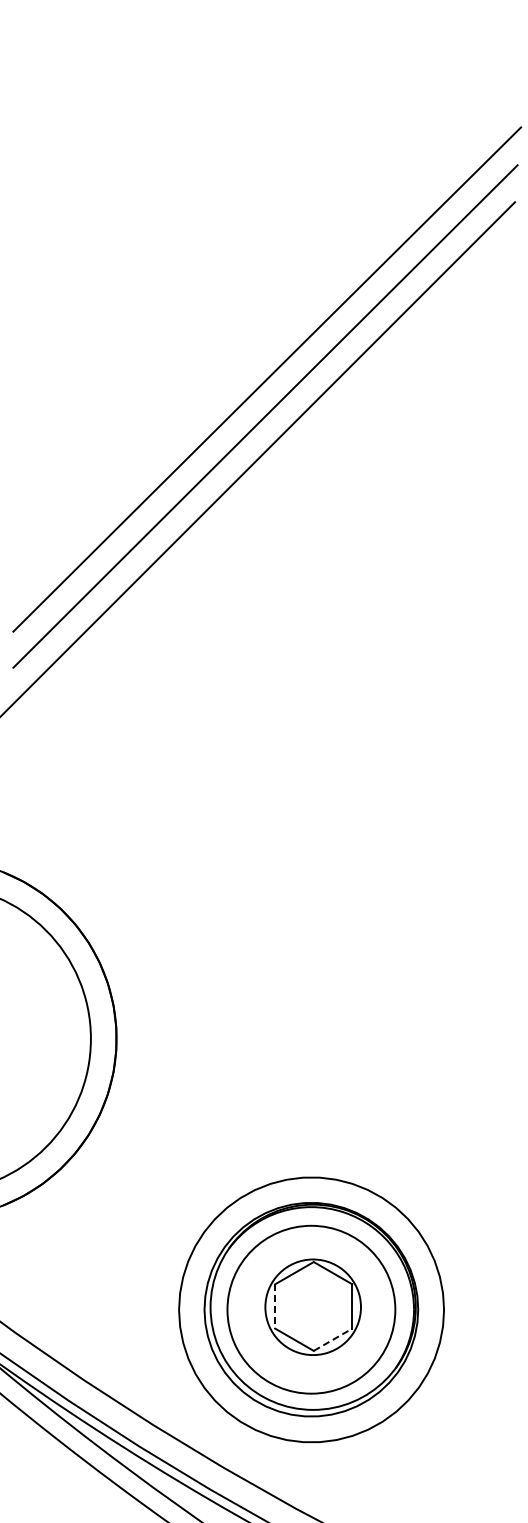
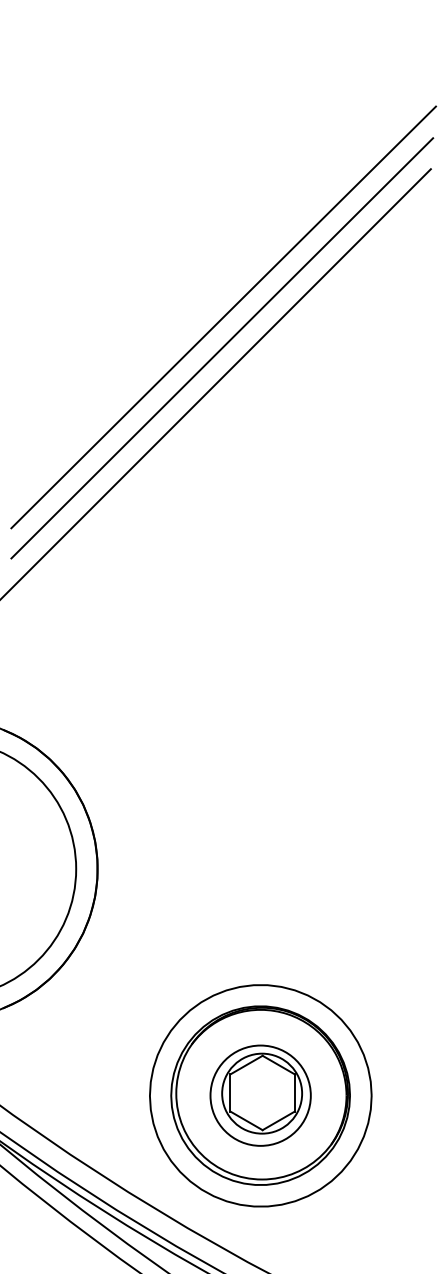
line: (275, 1306) -> (230, 1093), dashed -> solid
circle: (311, 1309) -> (260, 1095), size x0.71
line: (333, 1339) -> (279, 1120), dashed -> solid

